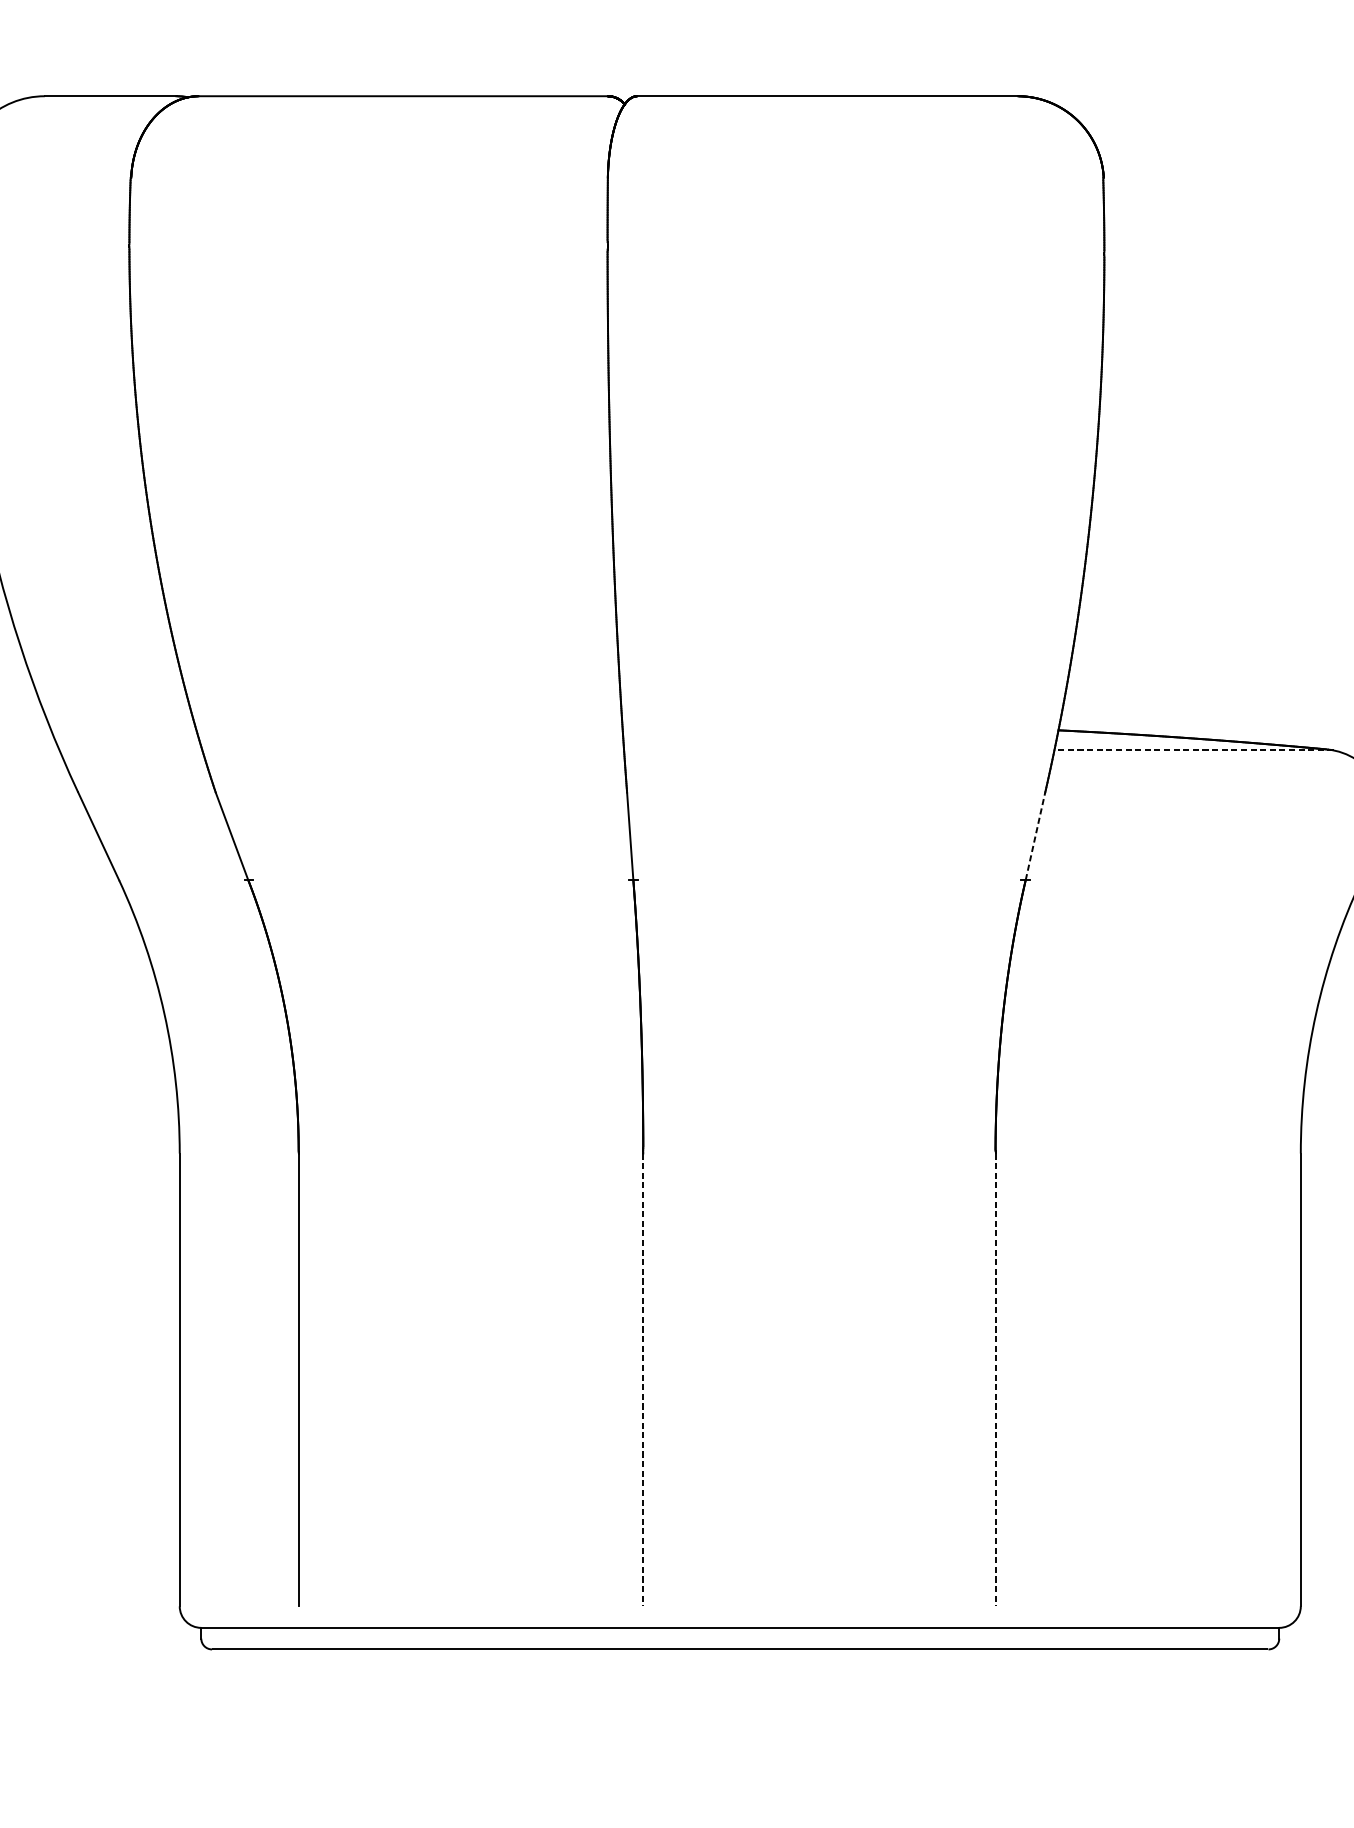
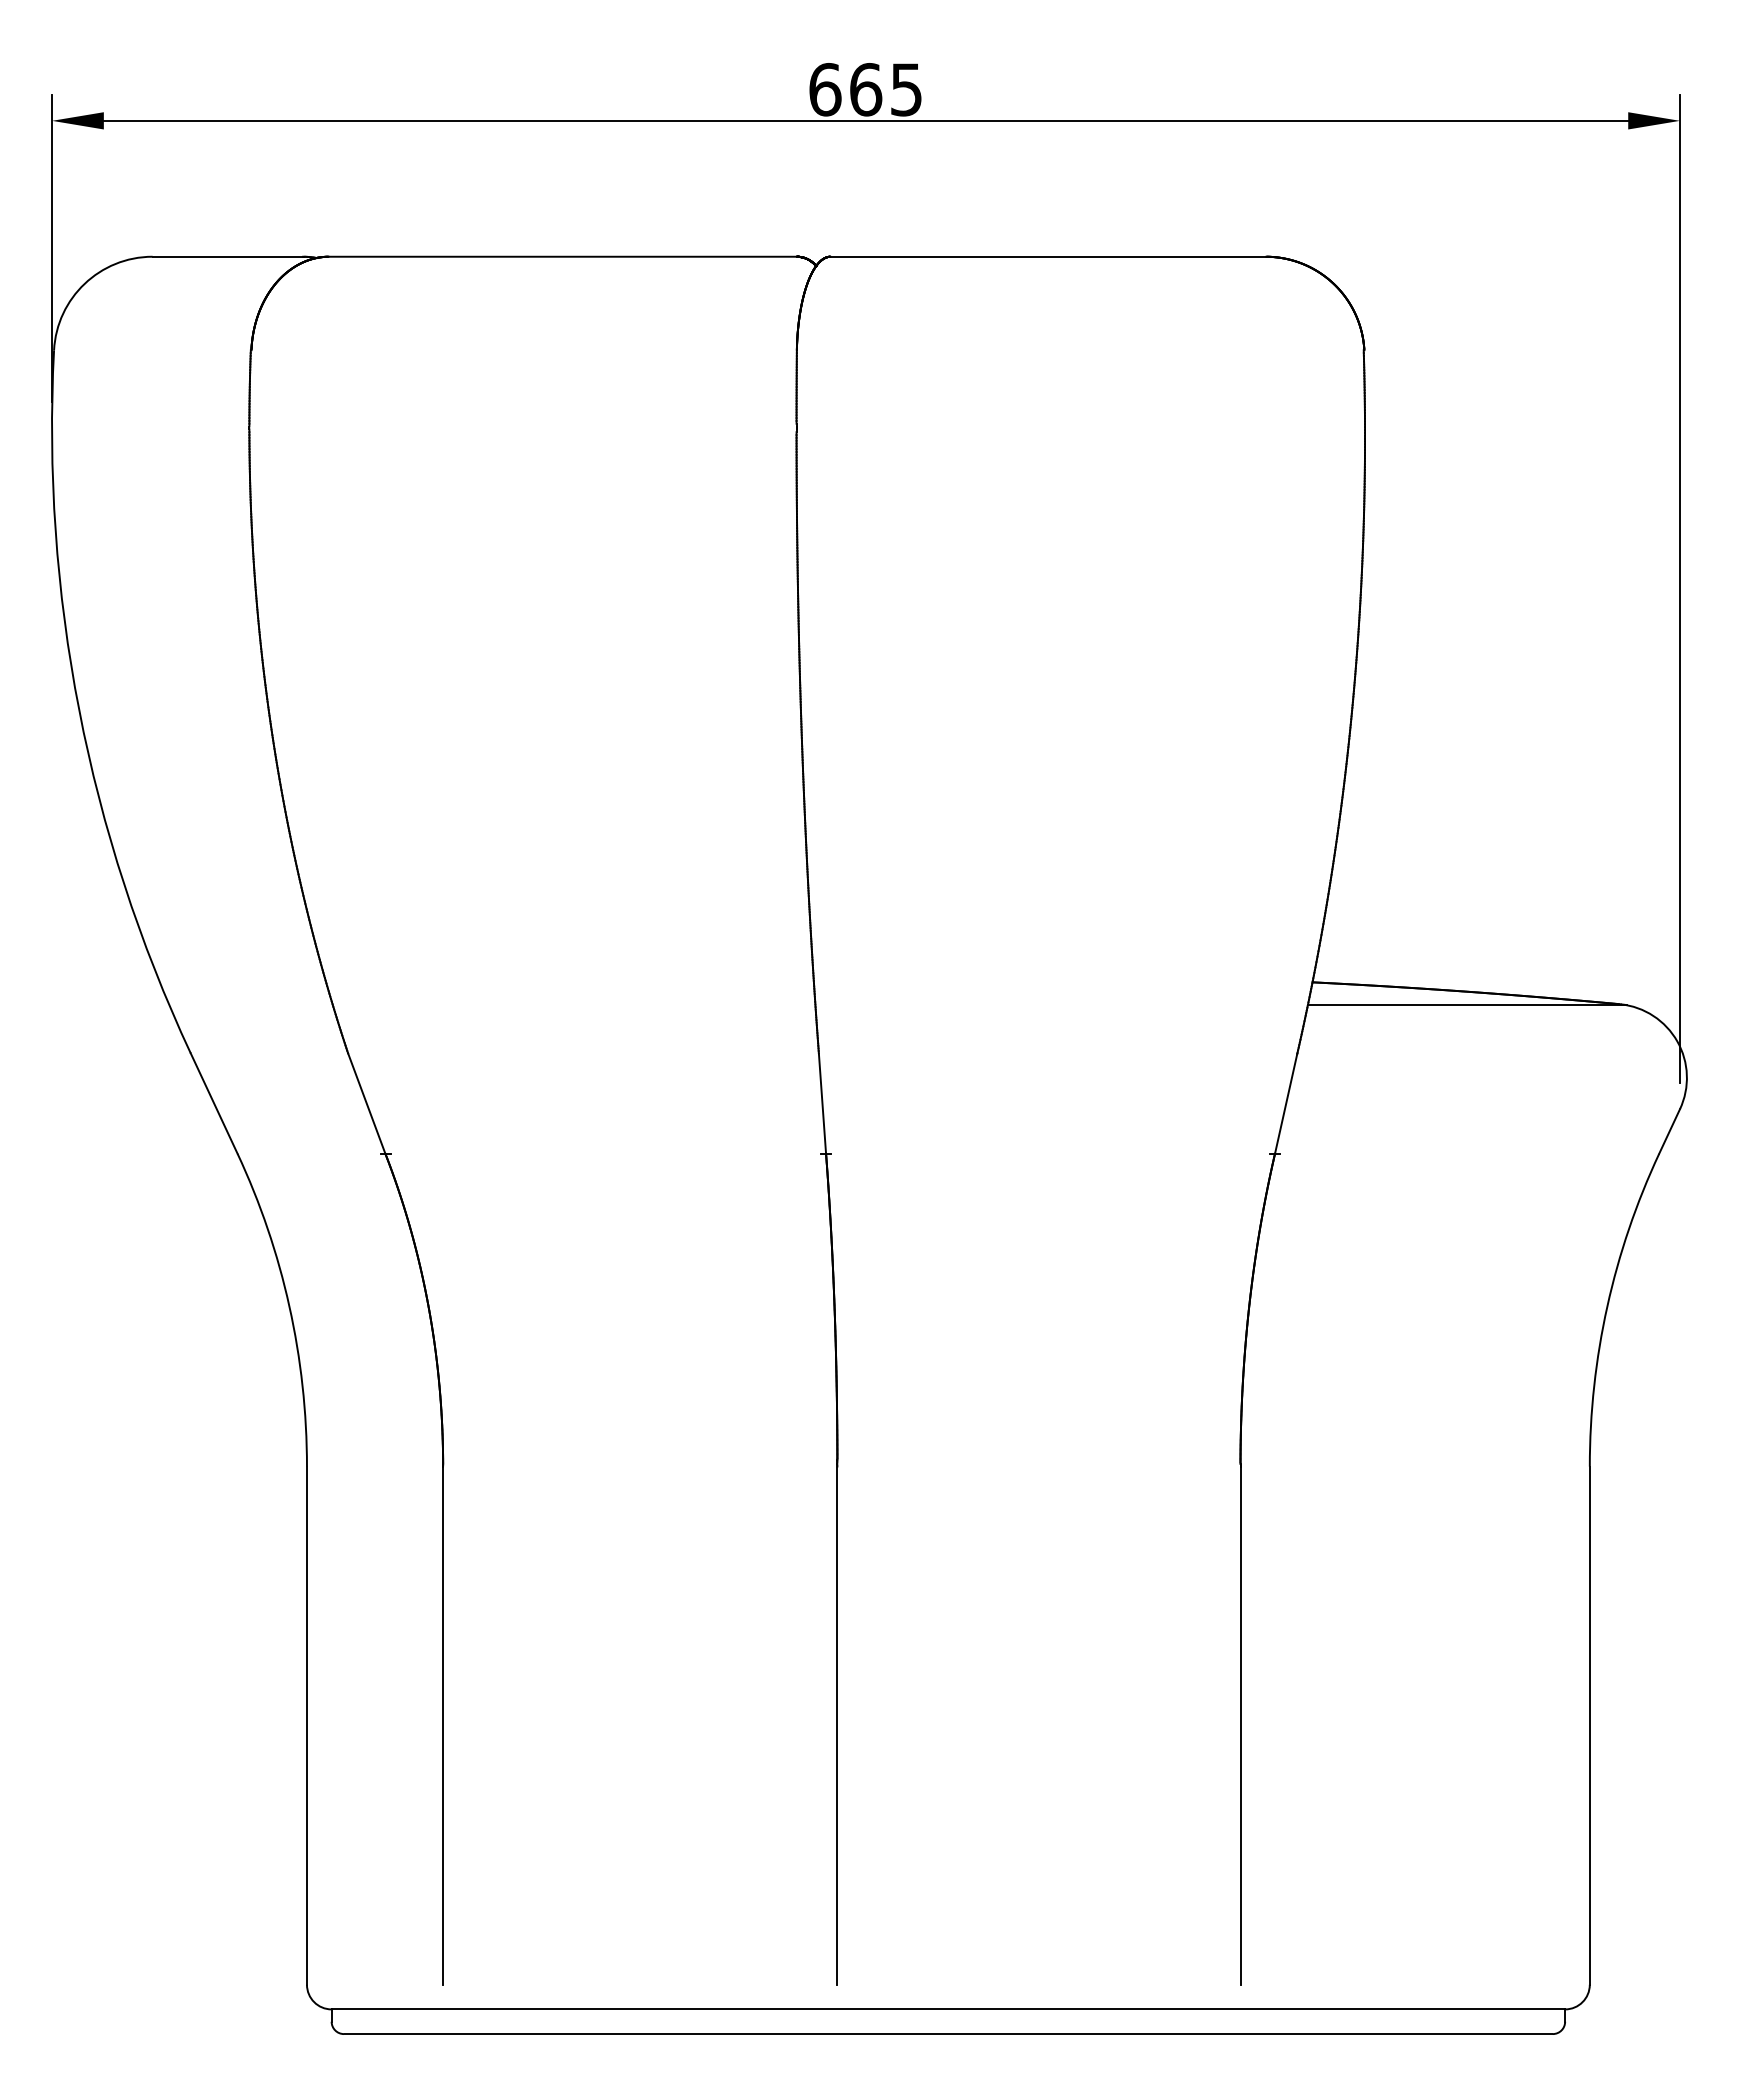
line: (1193, 750) -> (1467, 1005), dashed -> solid
line: (1035, 836) -> (1286, 1103), dashed -> solid
line: (643, 1380) -> (837, 1726), dashed -> solid
line: (995, 1380) -> (1240, 1726), dashed -> solid

